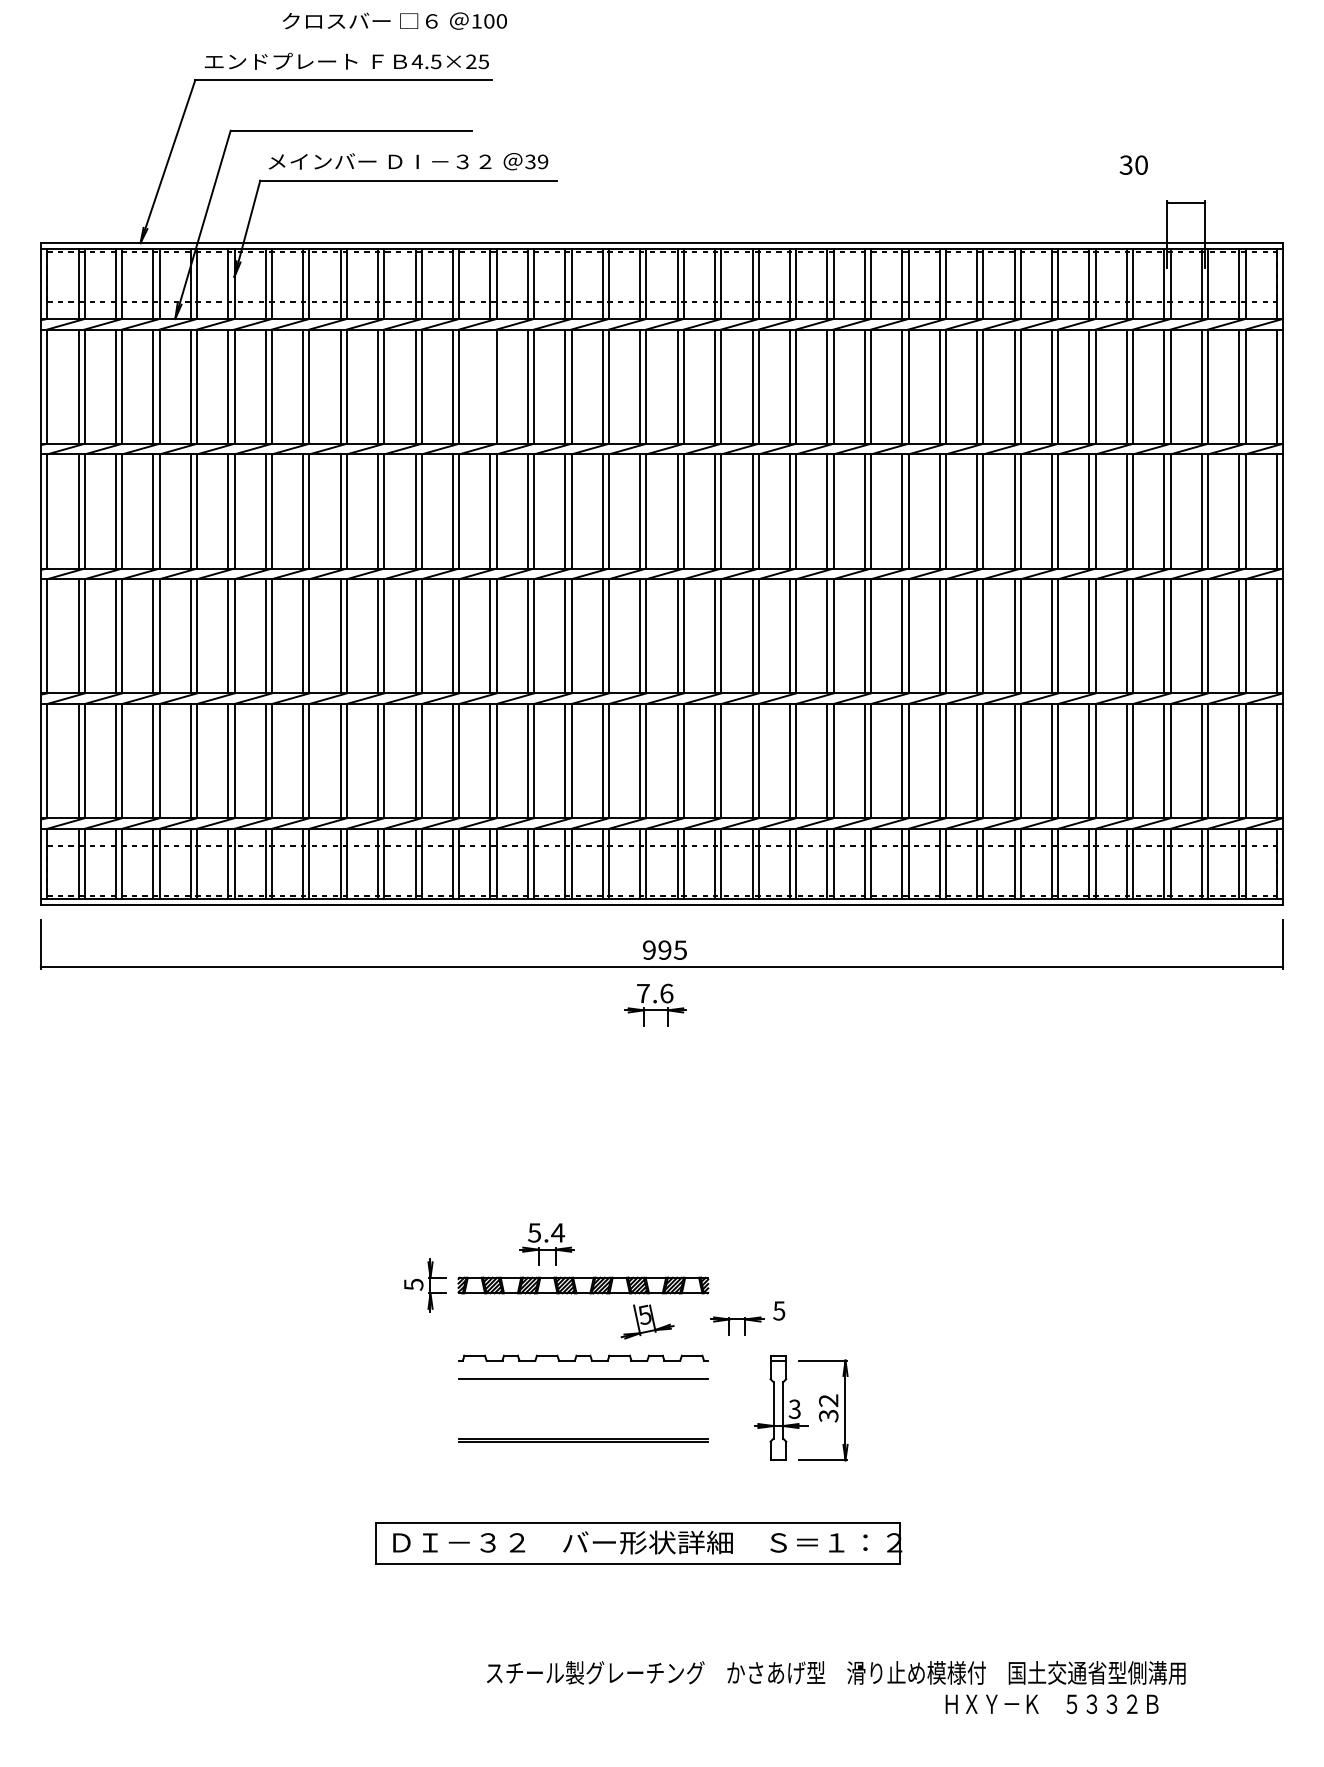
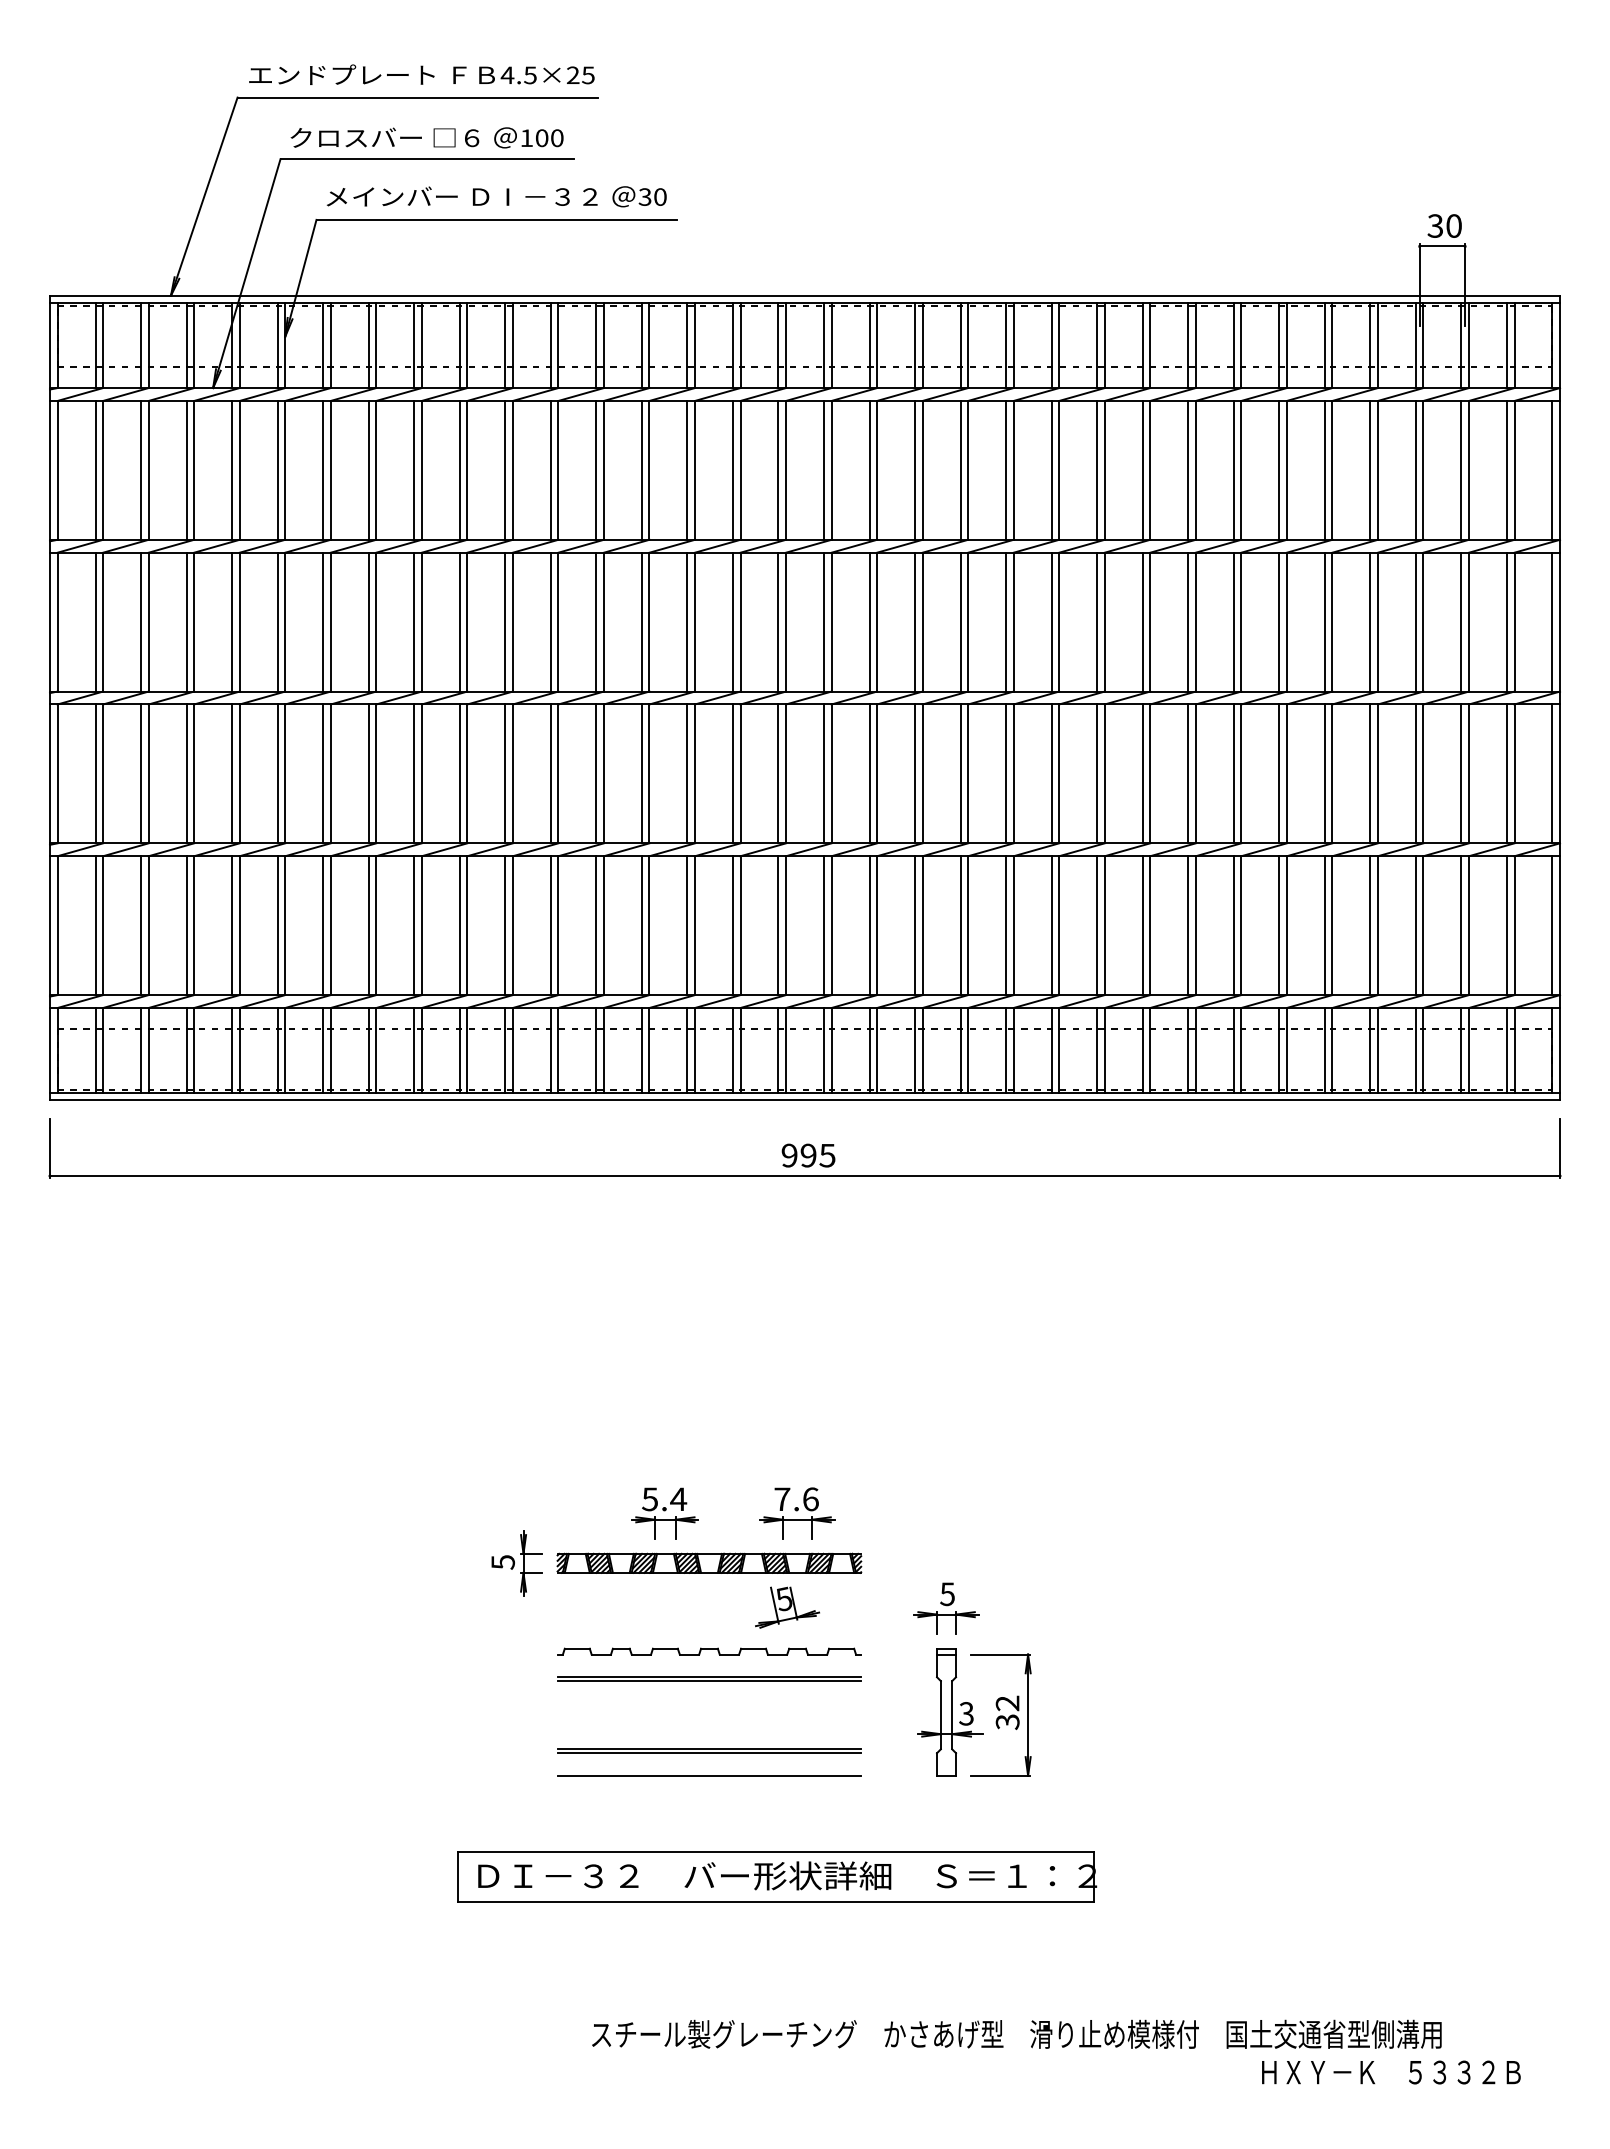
text: (394, 20) -> (426, 137), moved
text: (543, 161) -> (660, 196), 39 -> 30
text: (1133, 164) -> (1444, 225), moved
line: (490, 385) -> (596, 469), added
part: (655, 1005) -> (797, 1513), moved
part: (737, 1320) -> (946, 1615), moved
line: (583, 1382) -> (709, 1681), added
line: (583, 1460) -> (709, 1775), added
text: (1052, 1704) -> (1391, 2072), moved

